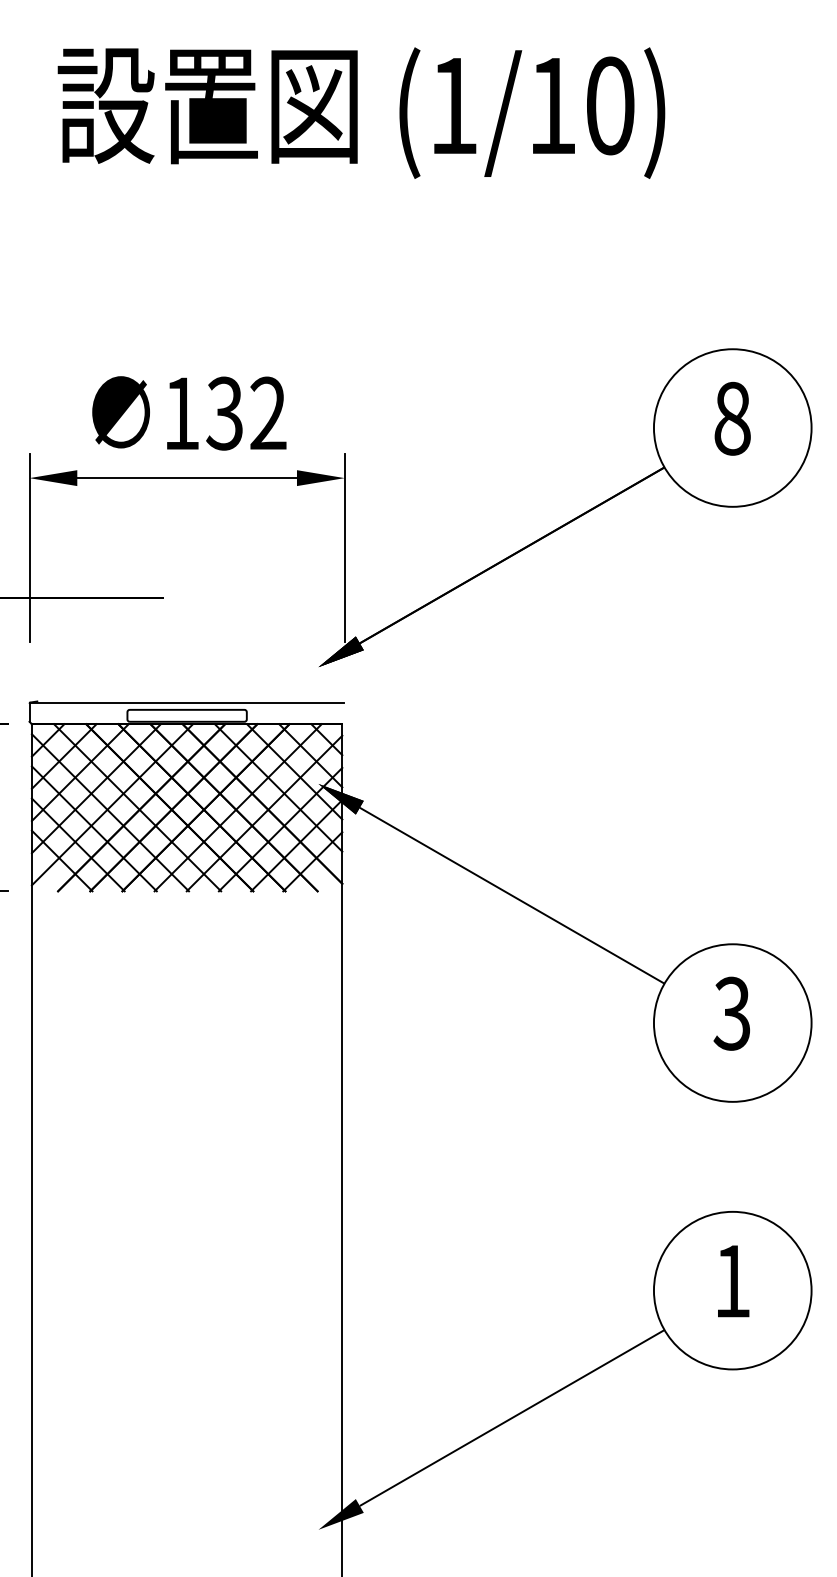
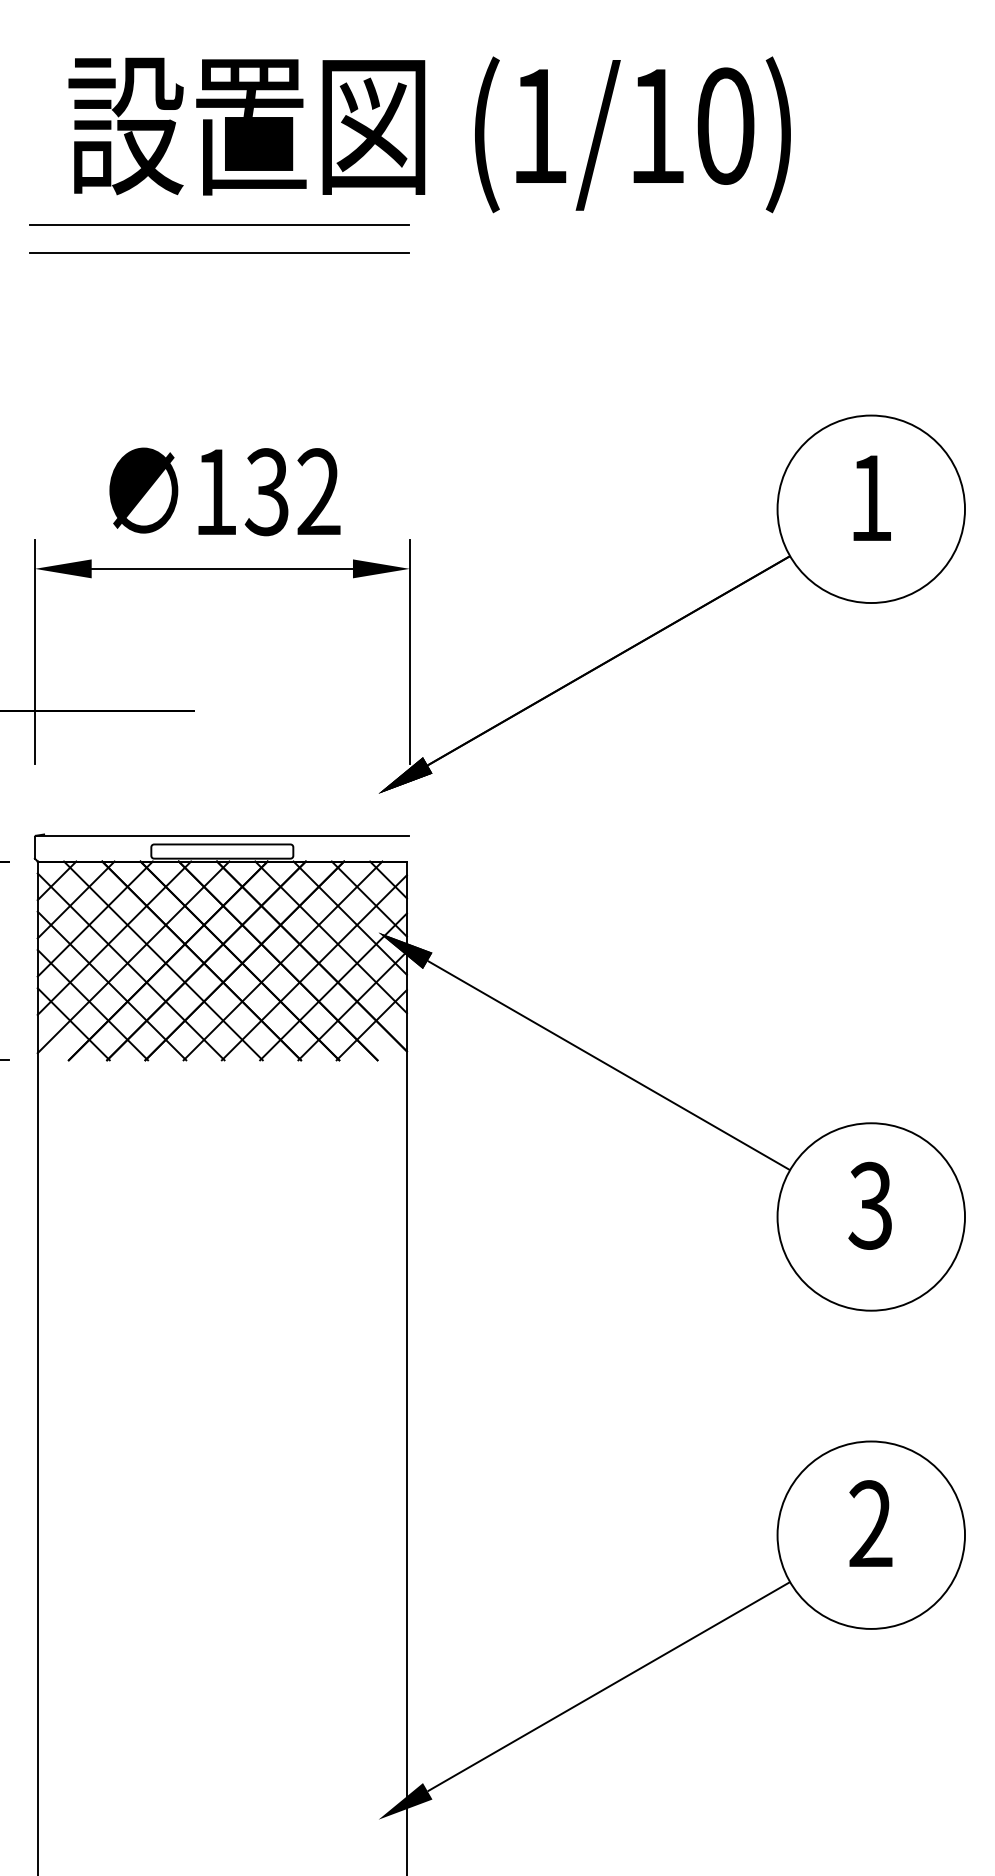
line: (183, 189) -> (218, 225), added
line: (183, 212) -> (218, 253), added
text: (732, 418) -> (870, 498), 8 -> 1
text: (732, 1280) -> (870, 1523), 1 -> 2

